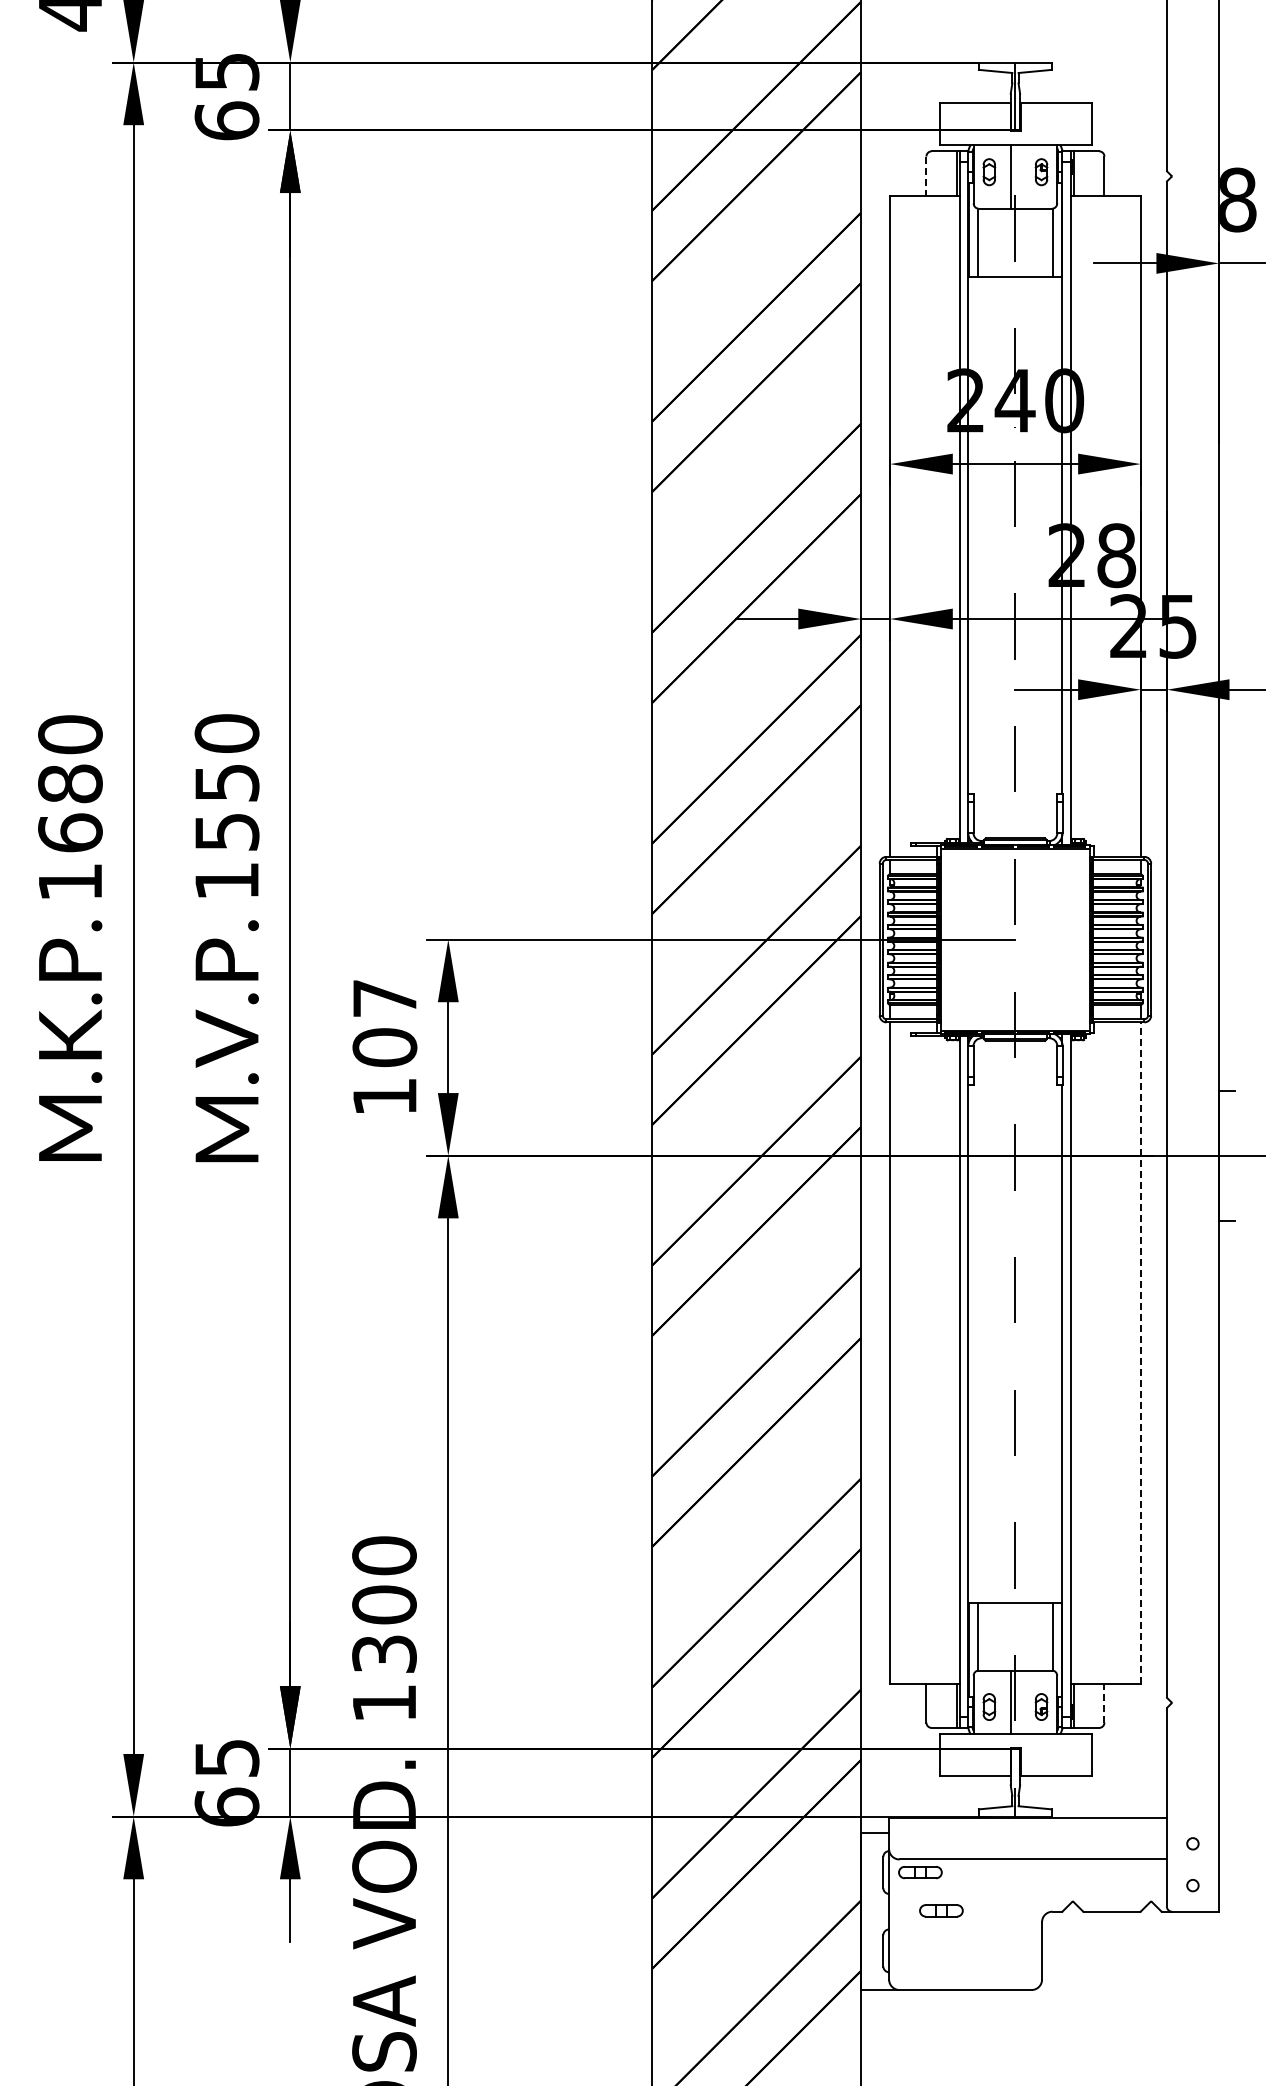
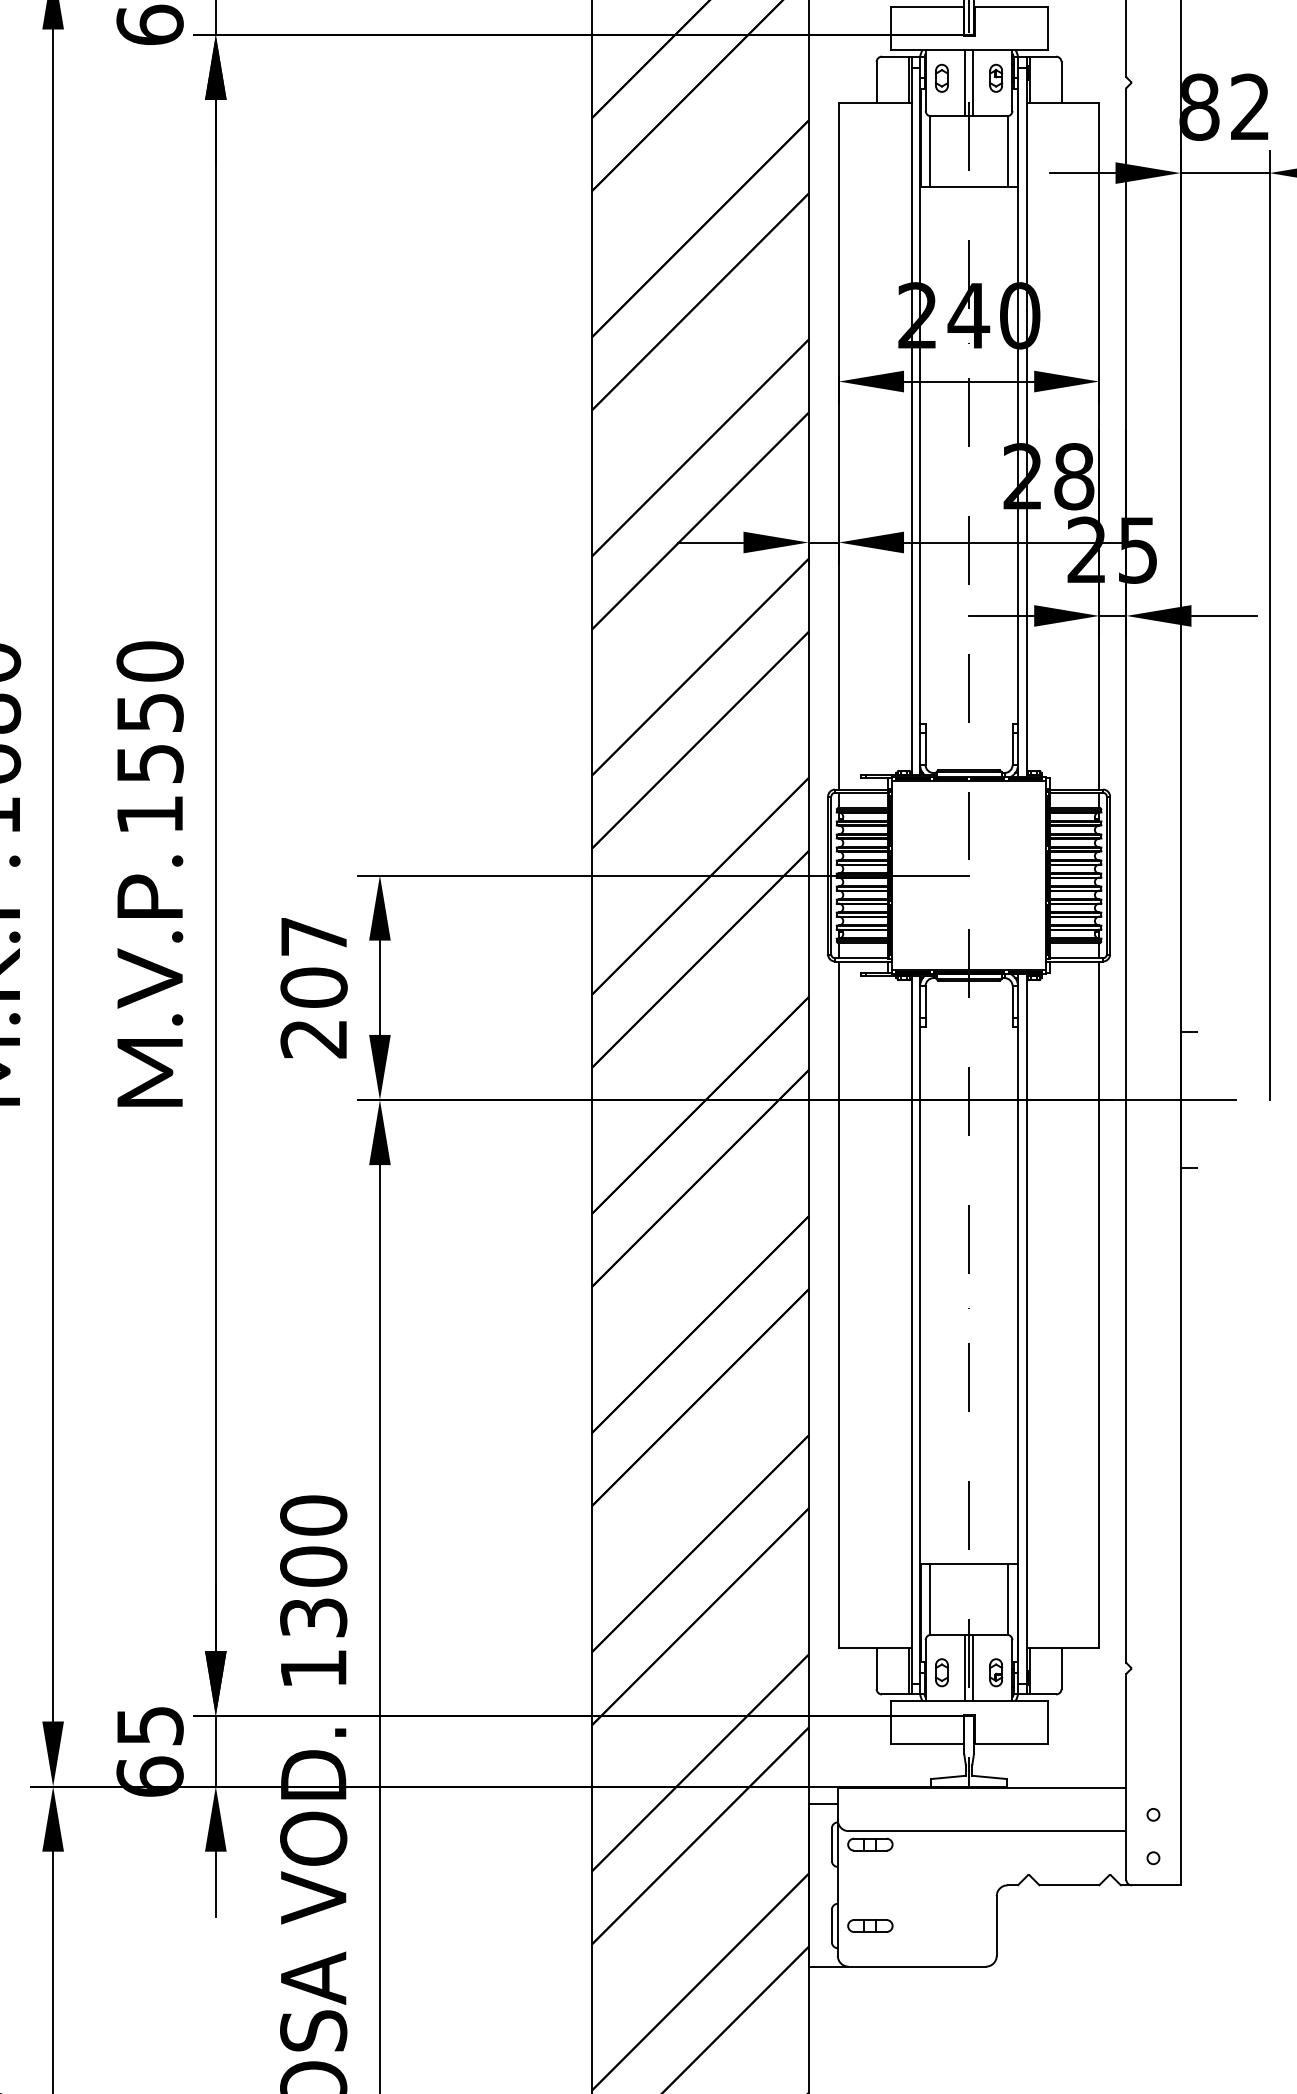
line: (926, 176) -> (876, 82), dashed -> solid
line: (1019, 176) -> (973, 82), added
text: (384, 1097) -> (313, 1039), 107 -> 207
line: (1140, 1352) -> (1098, 1304), dashed -> solid
line: (1019, 1702) -> (973, 1668), added
line: (1104, 1703) -> (1061, 1669), dashed -> solid
part: (941, 1910) -> (870, 1925), moved

